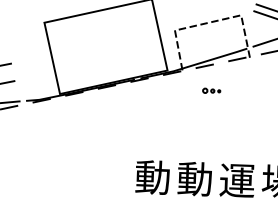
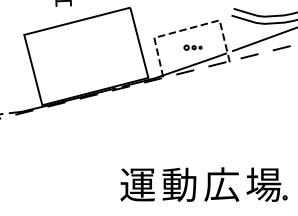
part: (211, 90) -> (192, 47), moved
text: (152, 177) -> (137, 184), 動 -> 運
text: (237, 180) -> (221, 184), 運 -> 広

